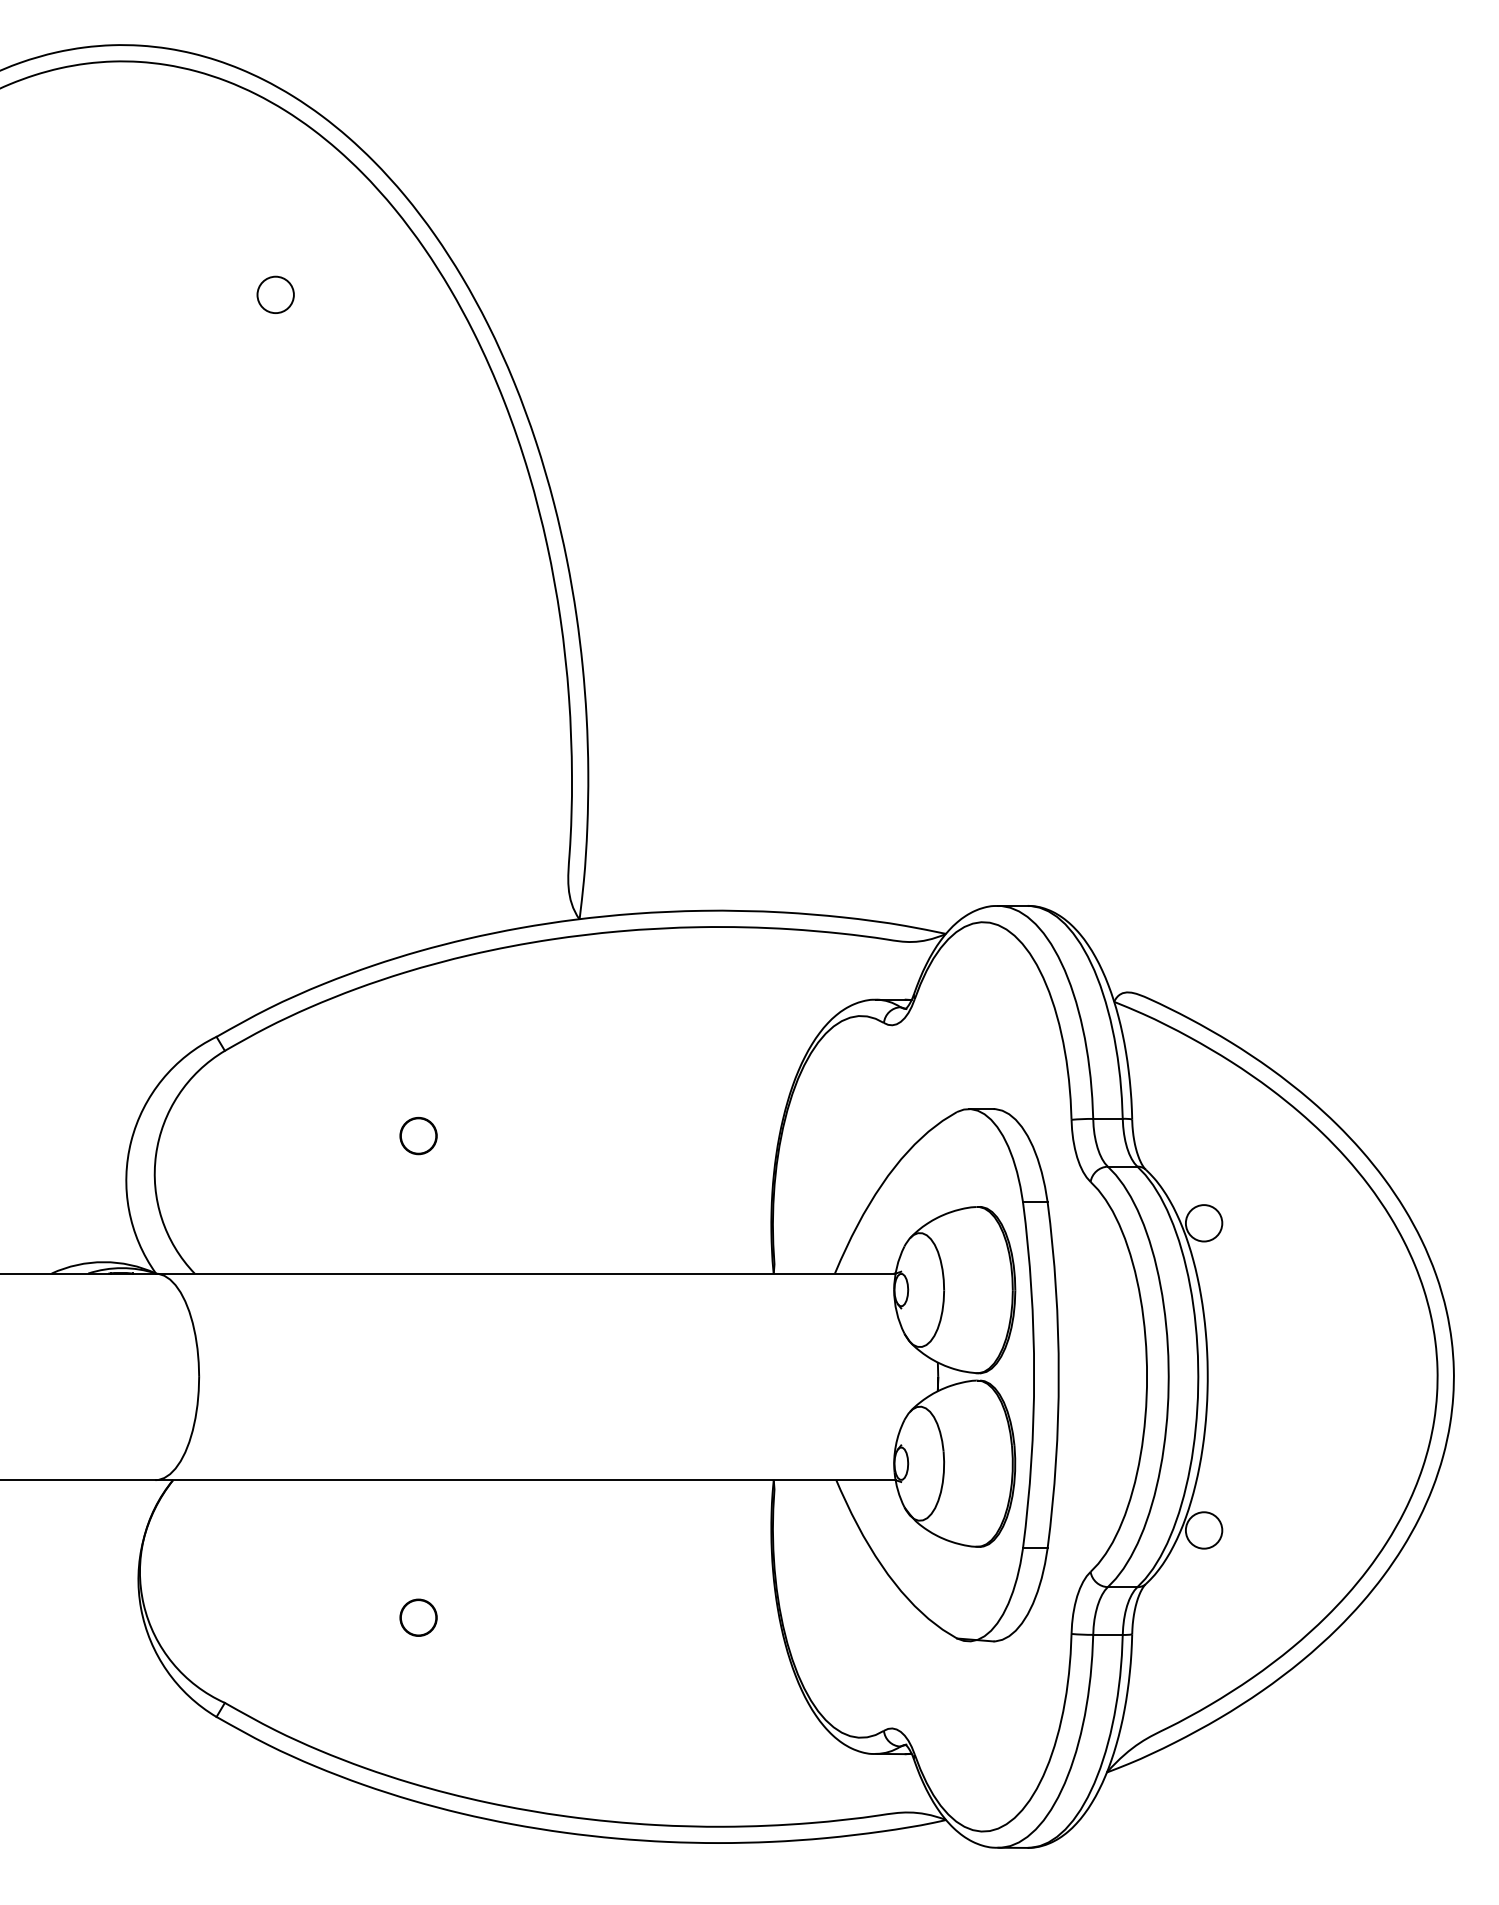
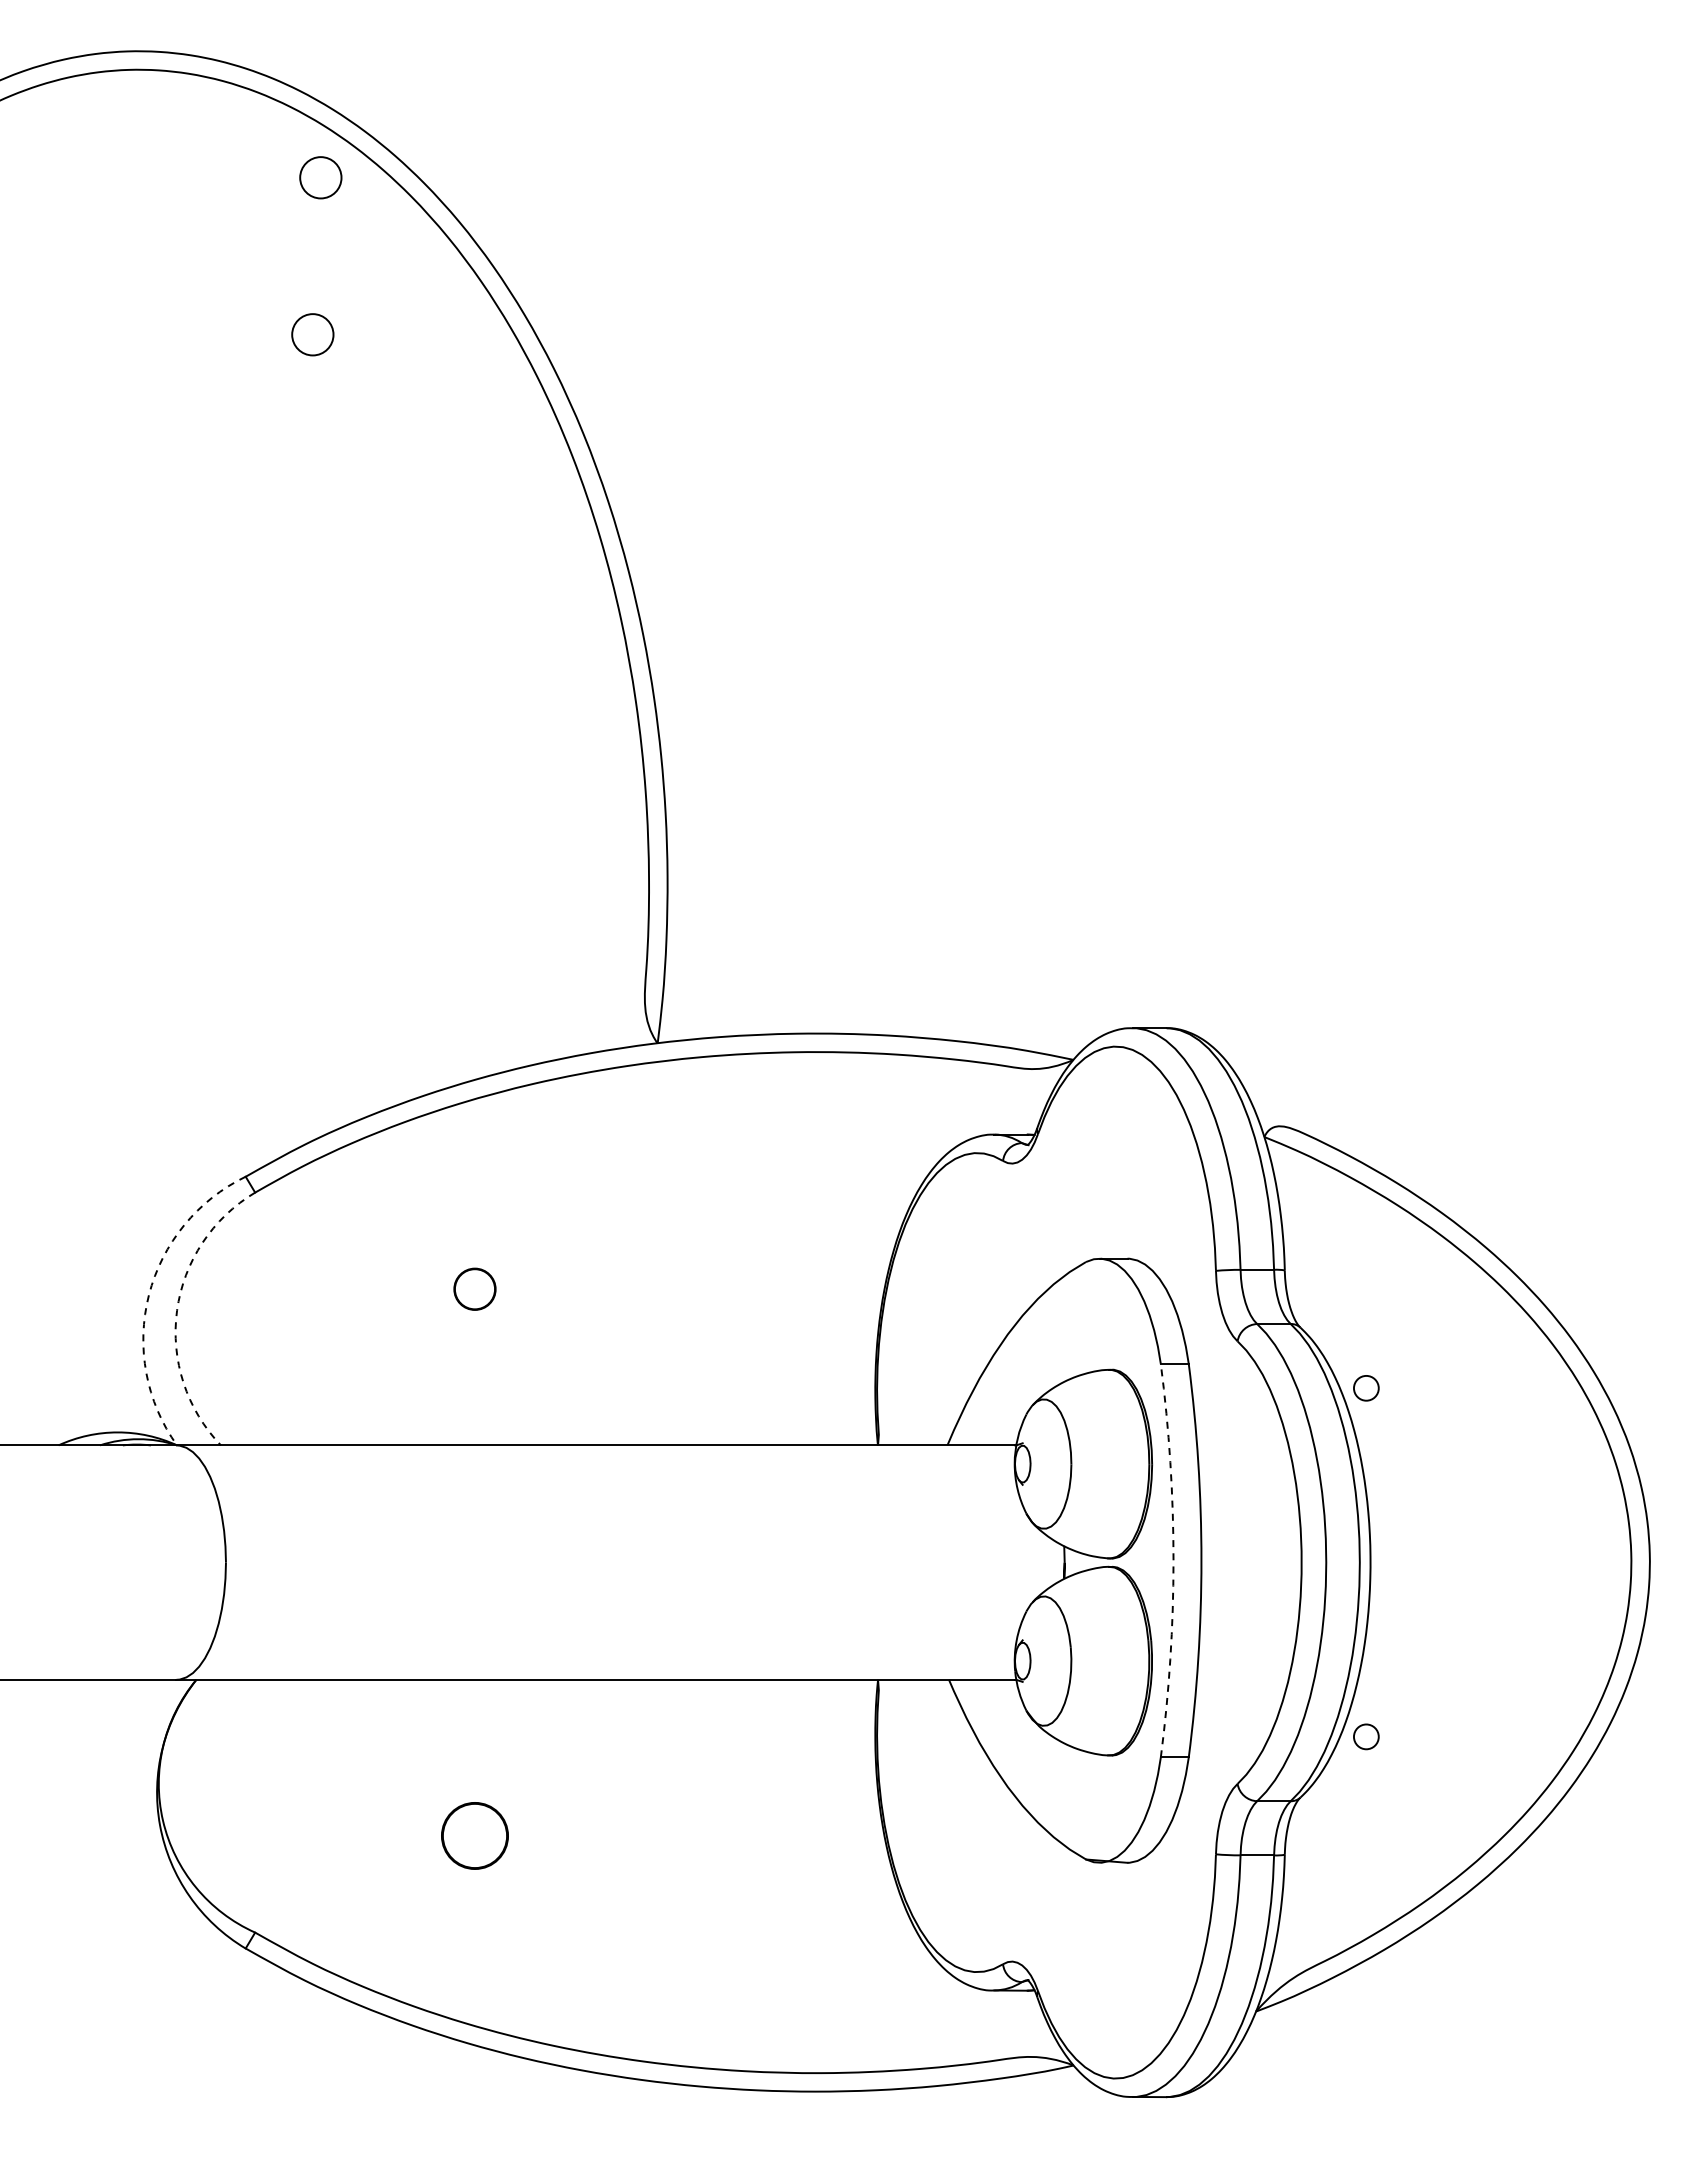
circle: (282, 156) -> (320, 177), added
arc: (130, 1141) -> (148, 1295), solid -> dashed
arc: (156, 1154) -> (177, 1310), solid -> dashed
circle: (1204, 1222) -> (1366, 1387), size x0.6
arc: (1034, 1375) -> (1173, 1560), solid -> dashed
circle: (1204, 1530) -> (1366, 1736), size x0.6
circle: (418, 1617) -> (474, 1835), size x1.6

